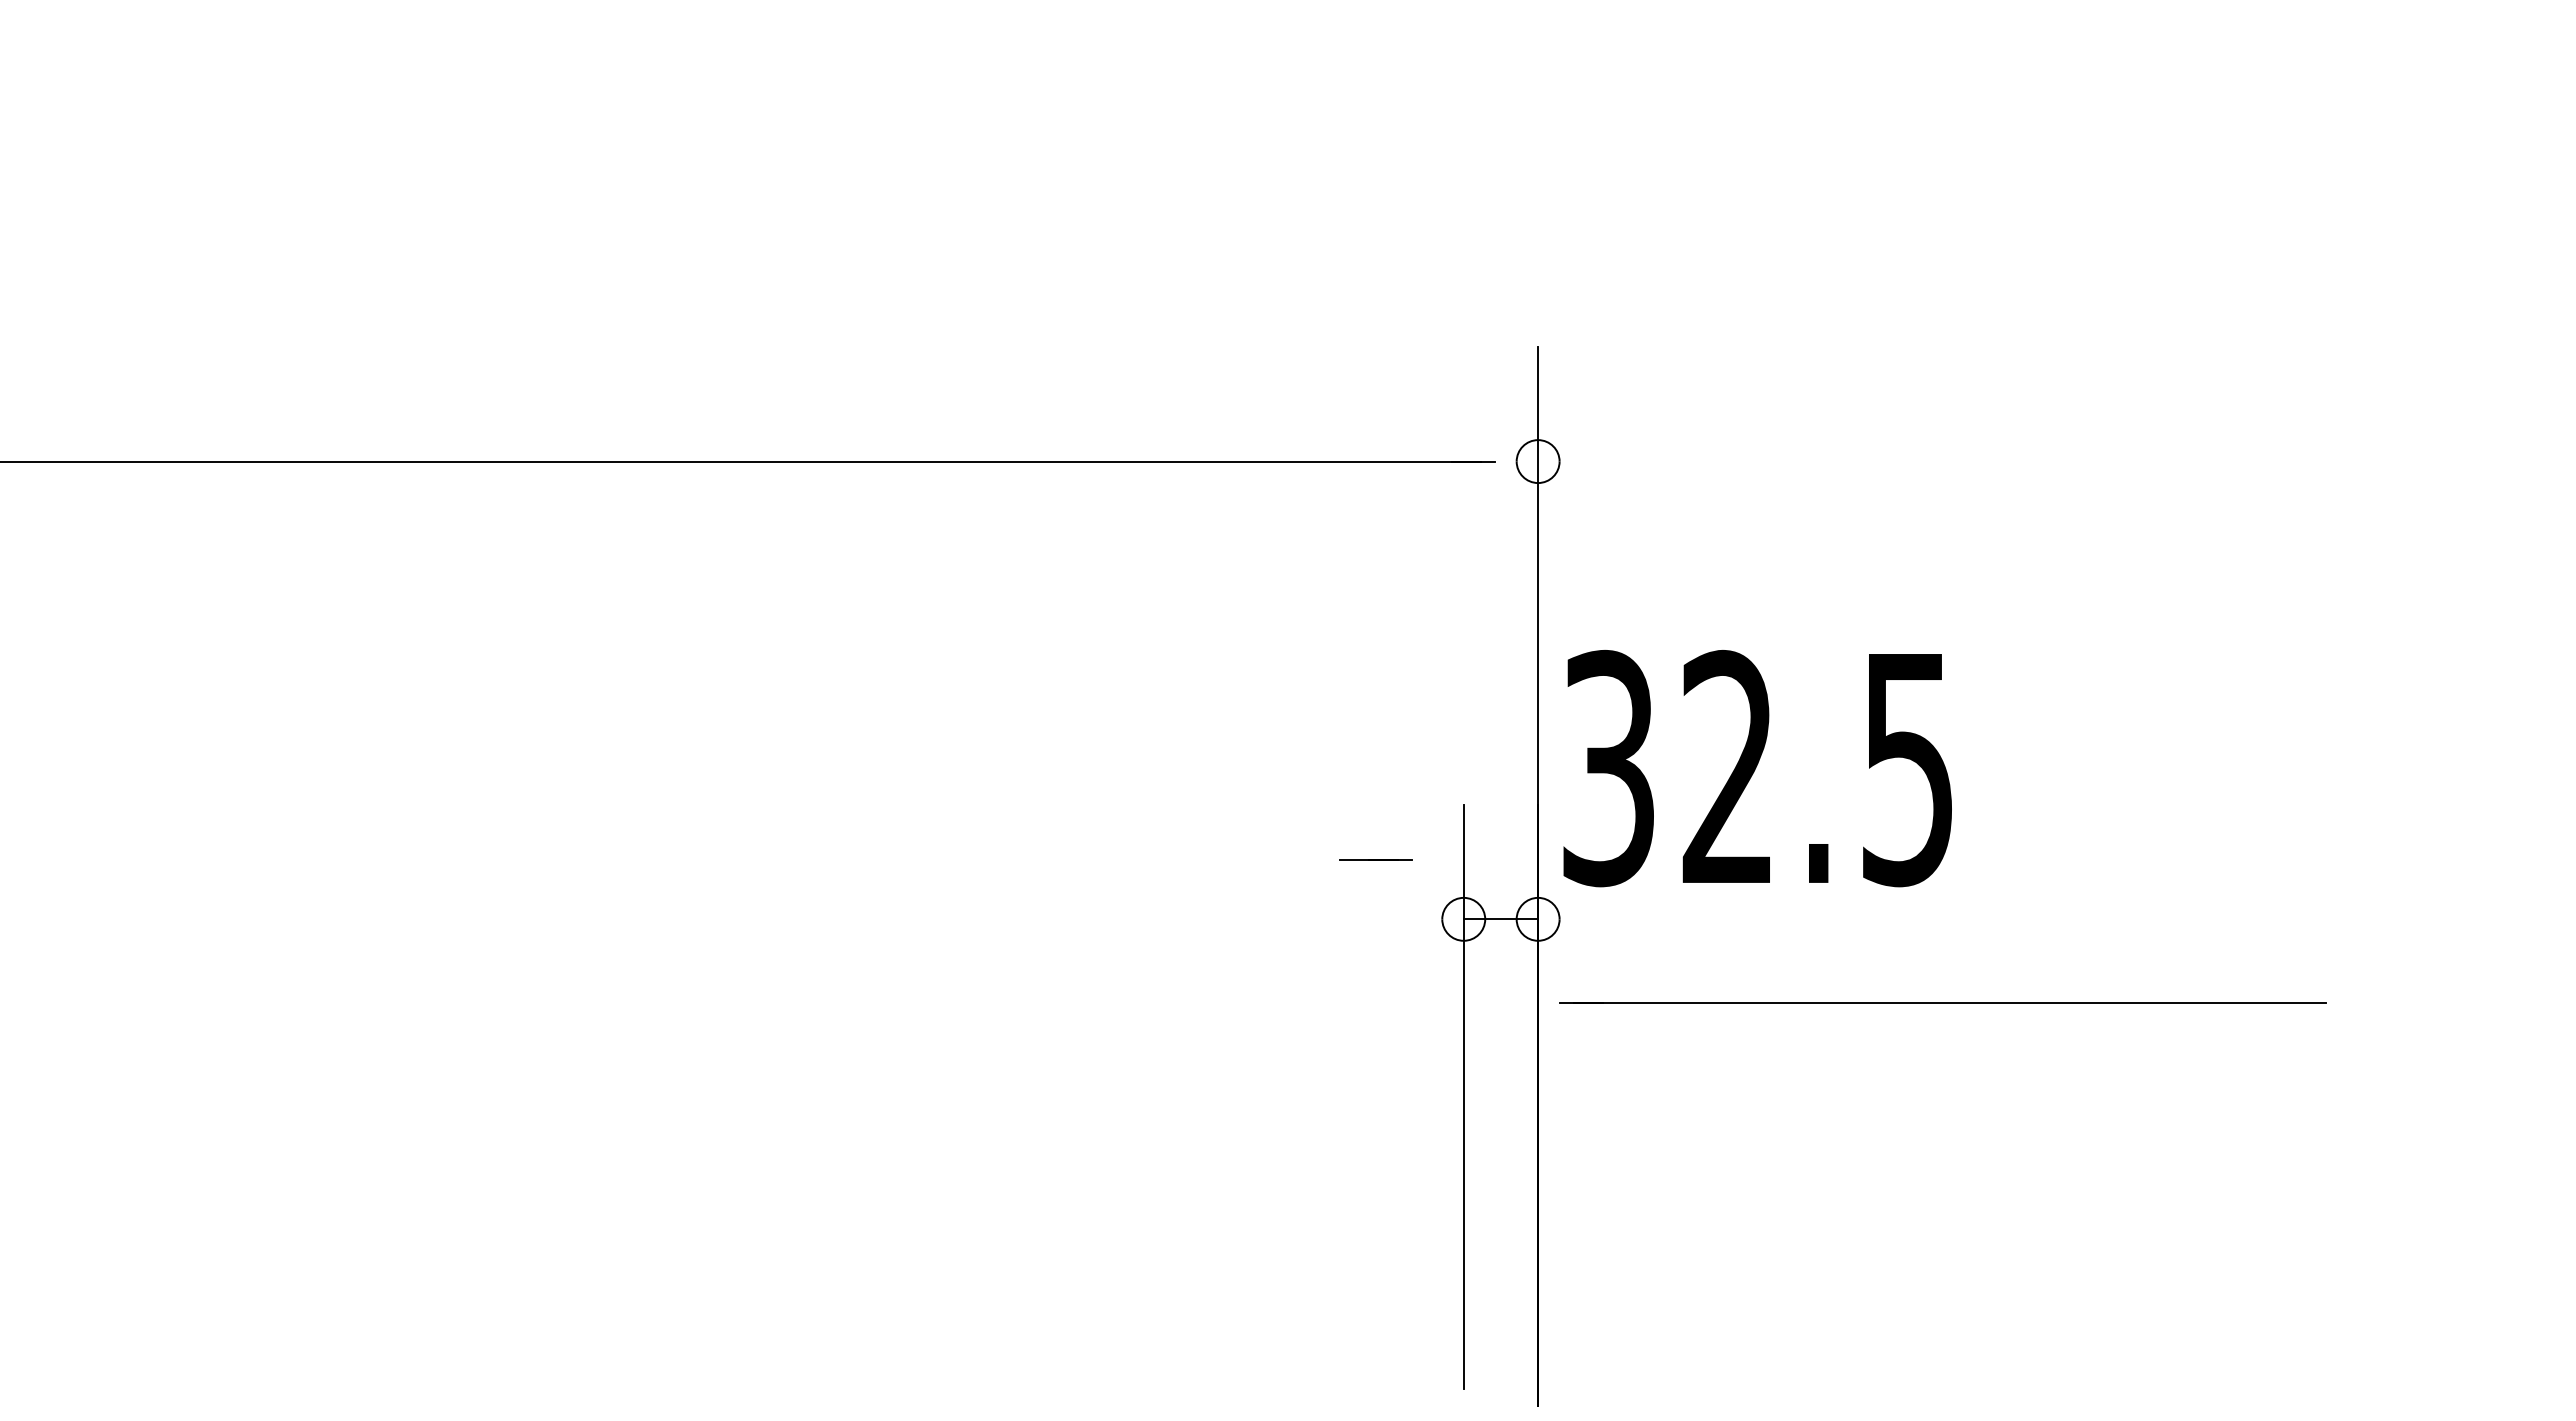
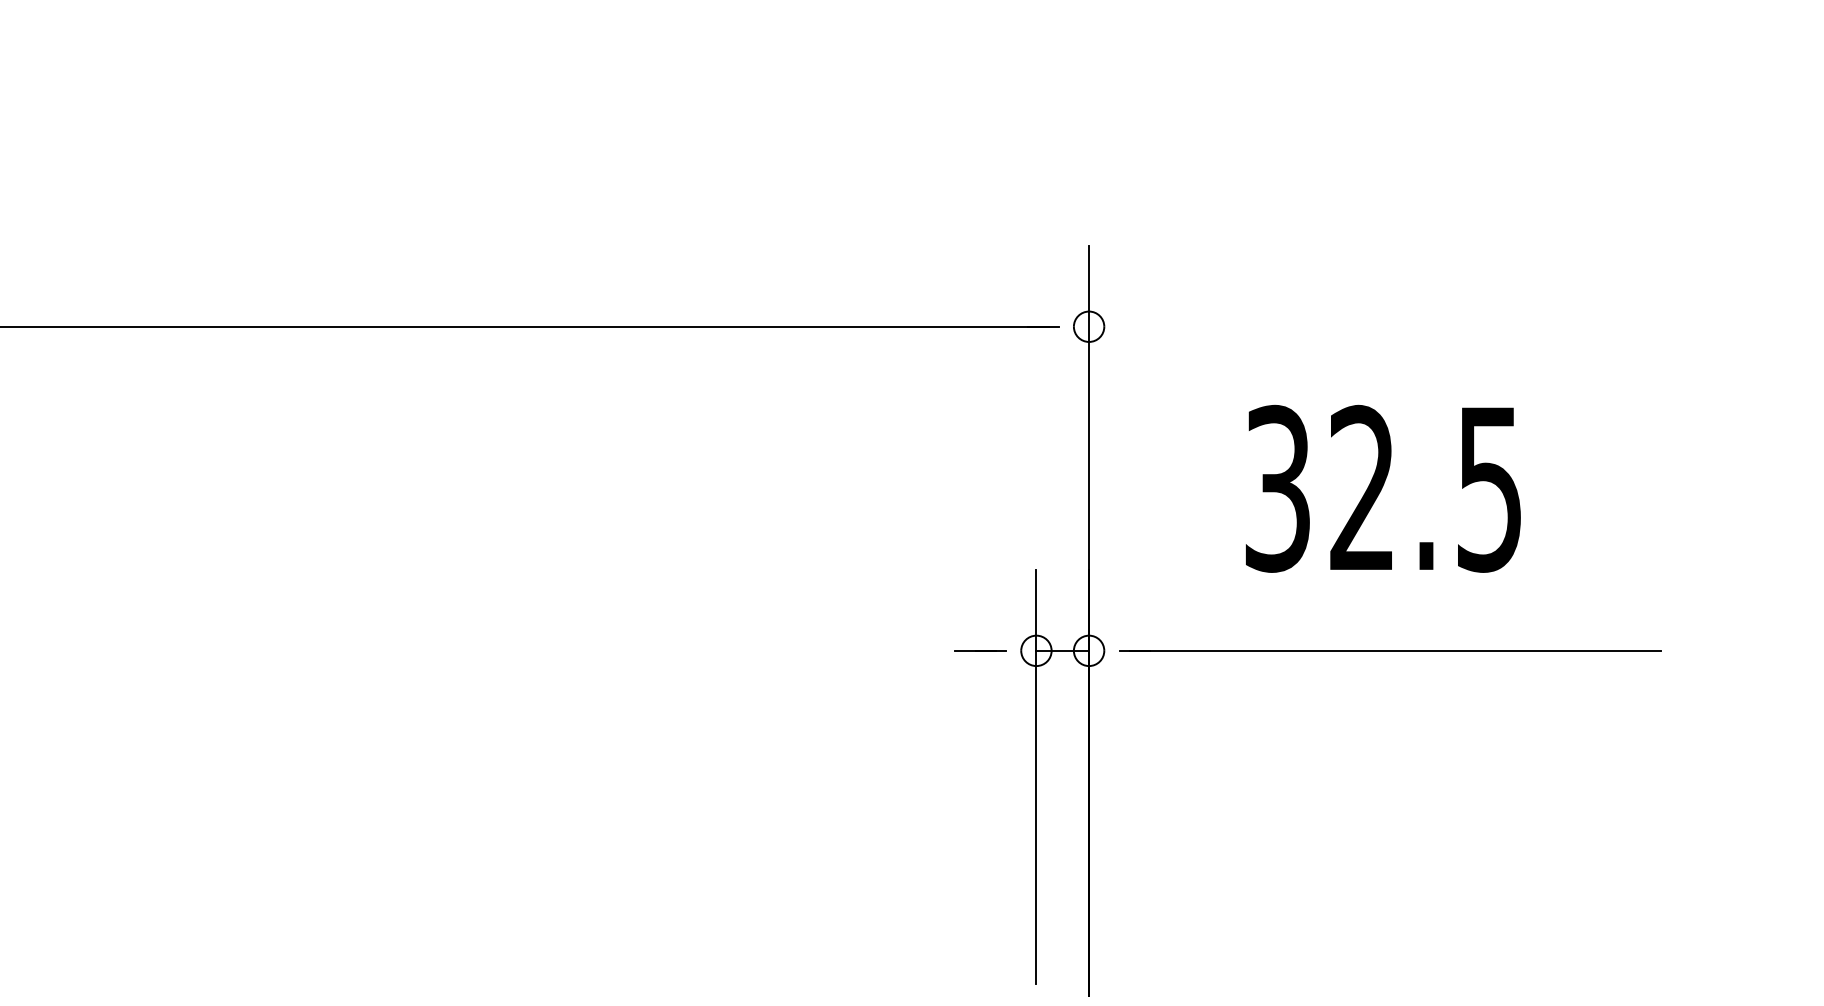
text: (1757, 768) -> (1383, 488), moved
line: (1375, 859) -> (980, 650), moved
line: (1942, 1002) -> (1390, 650), moved

